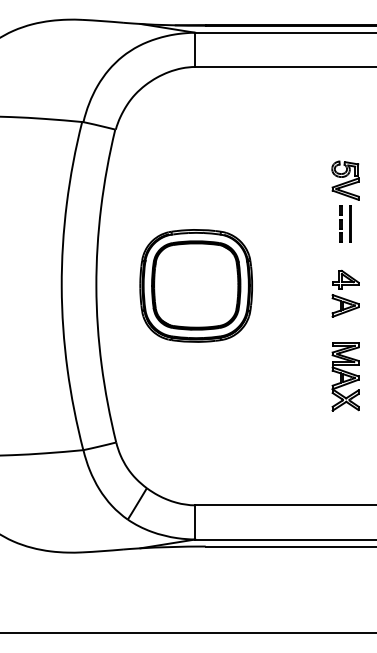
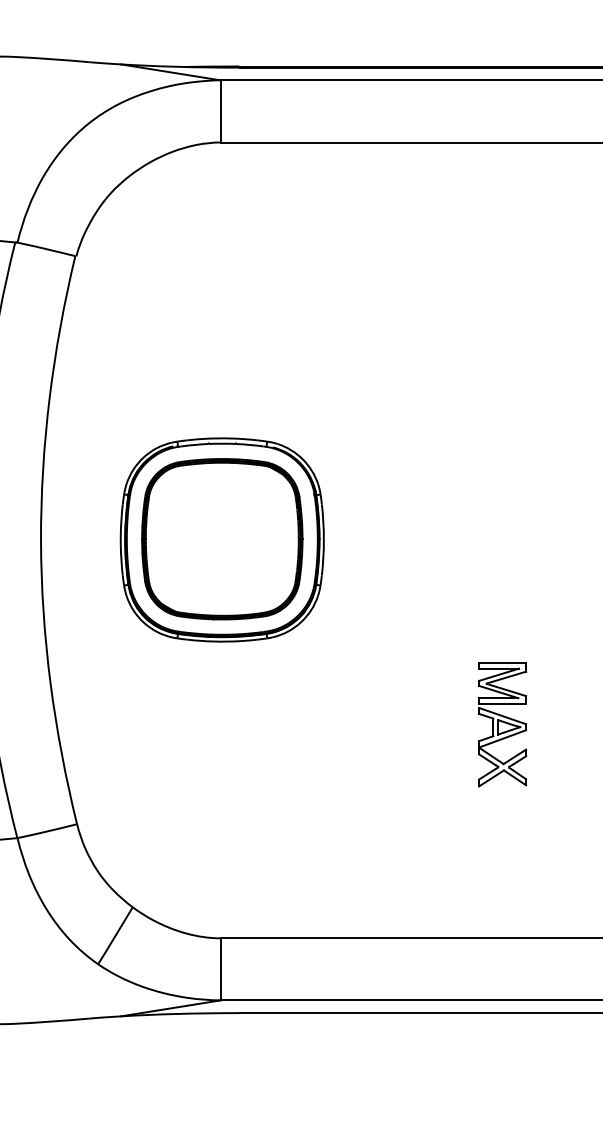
part: (345, 201) -> (493, 386), removed
part: (345, 293) -> (493, 553), removed
part: (345, 376) -> (502, 724), moved

